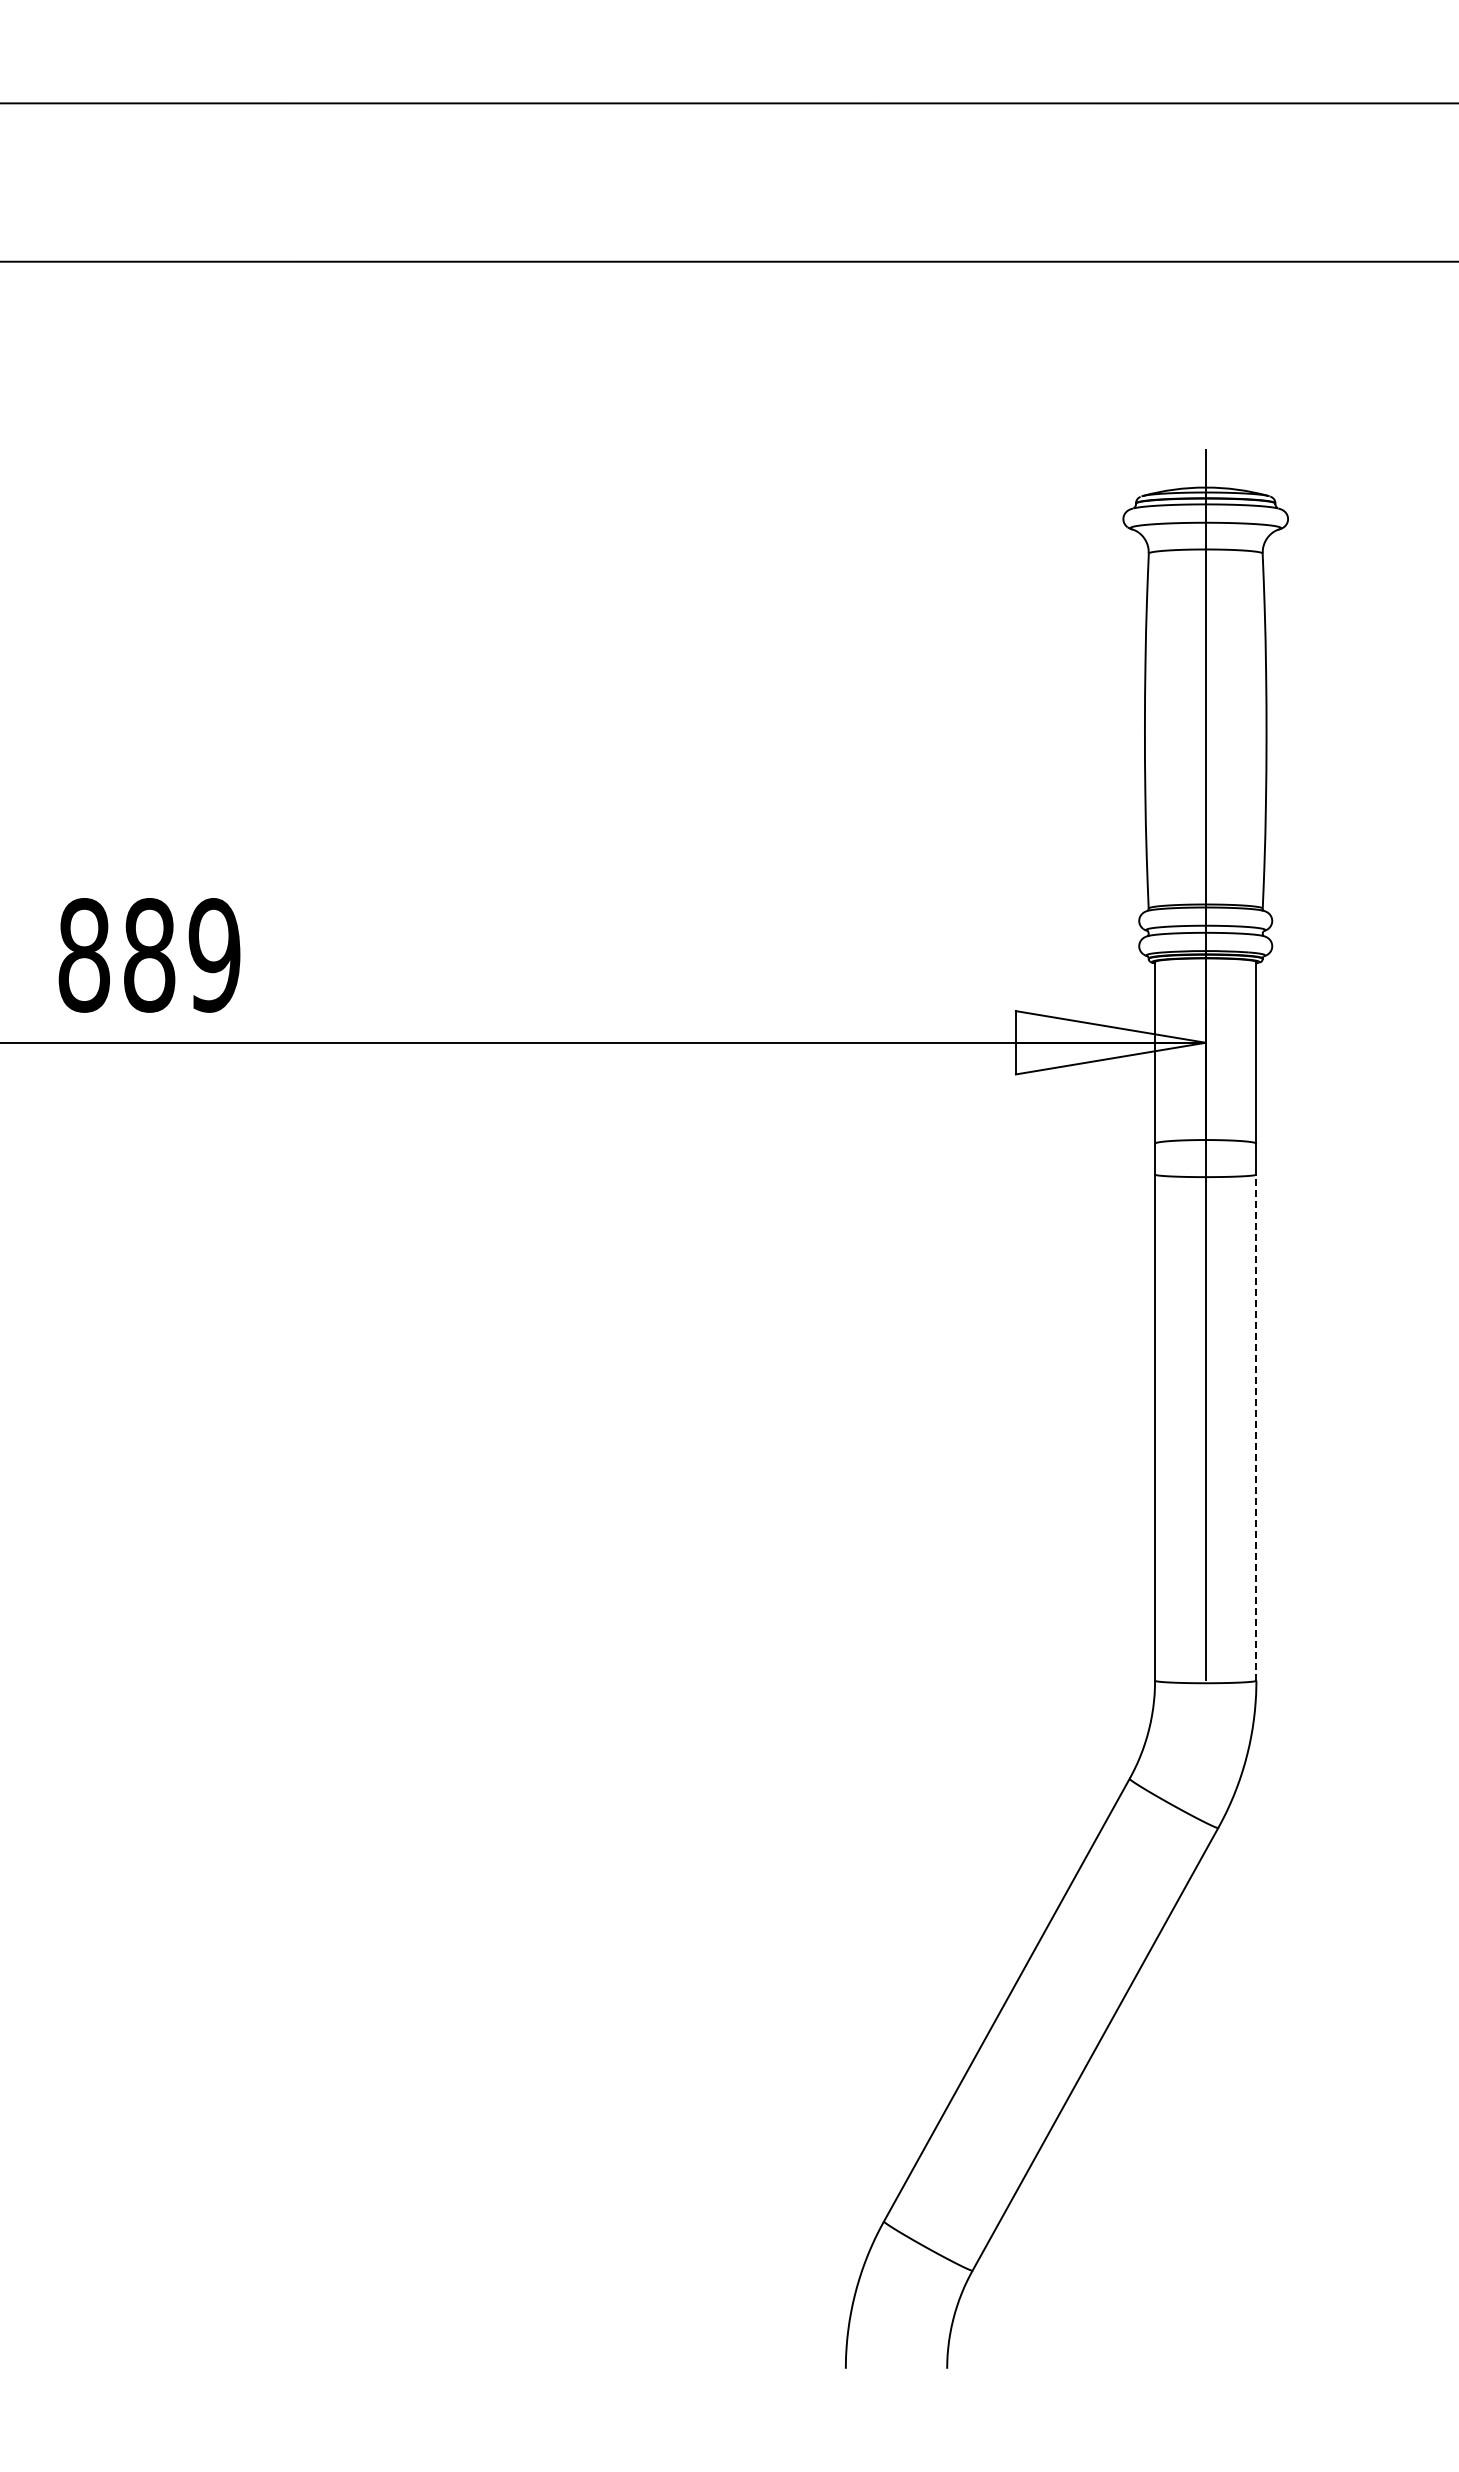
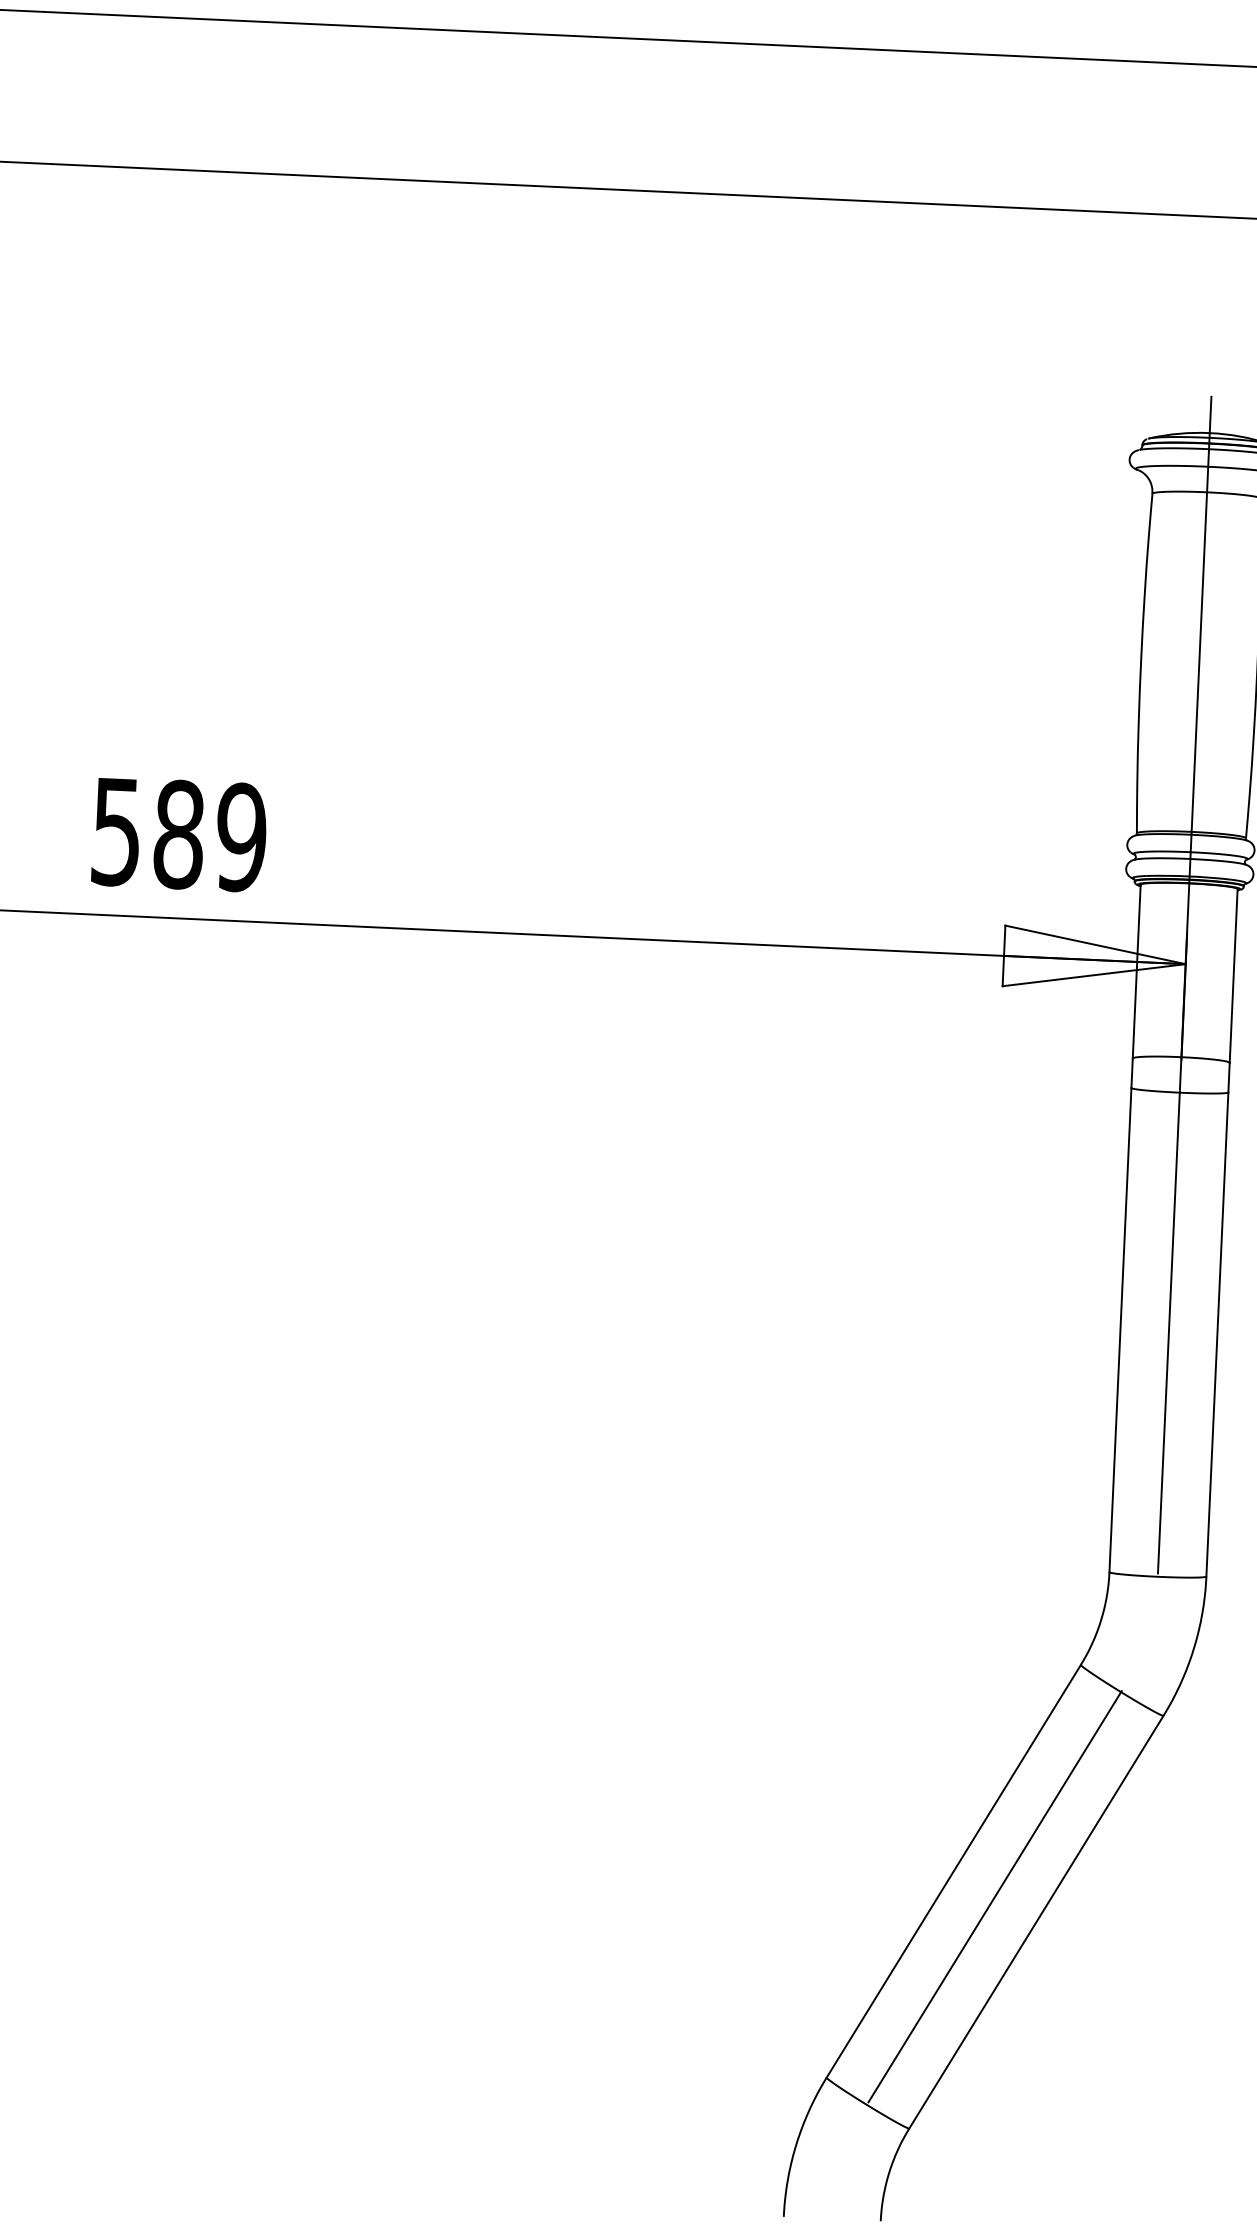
text: (83, 955) -> (115, 831), 889 -> 589
line: (1256, 1427) -> (1217, 1334), dashed -> solid
line: (1050, 2024) -> (994, 1896), added

